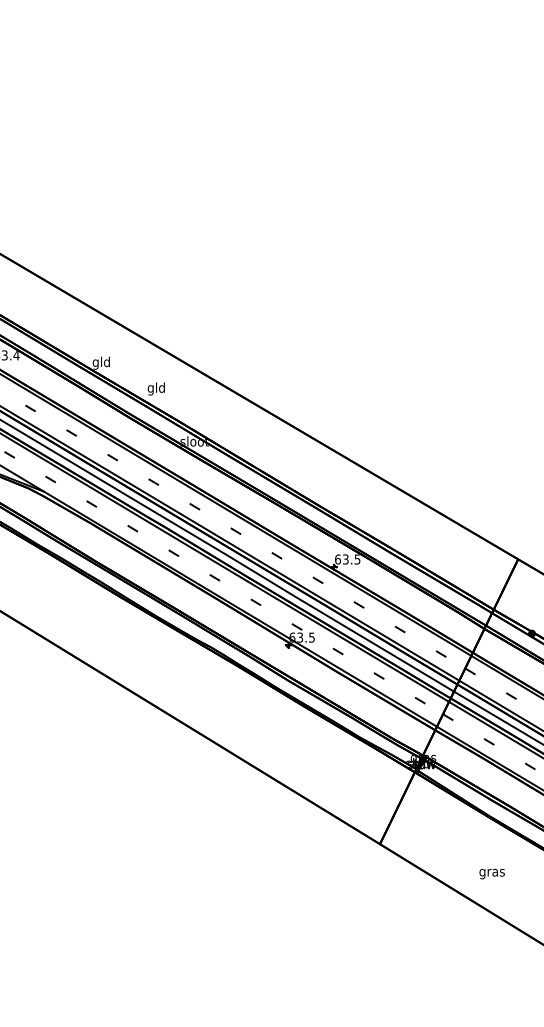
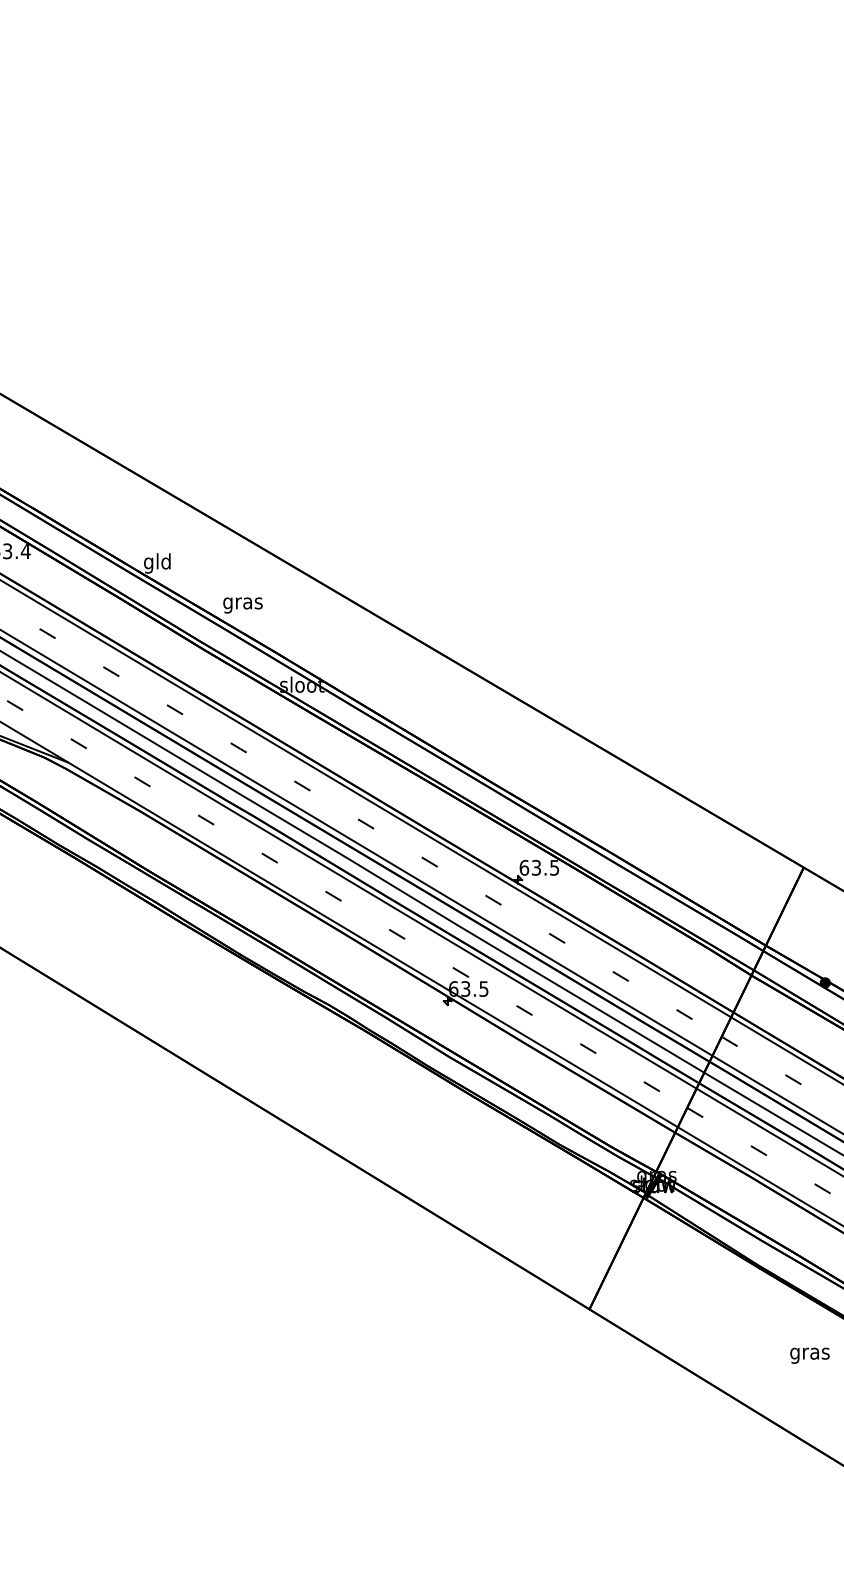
text: (156, 388) -> (242, 602), gld -> gras
text: (491, 874) -> (808, 1356), moved

